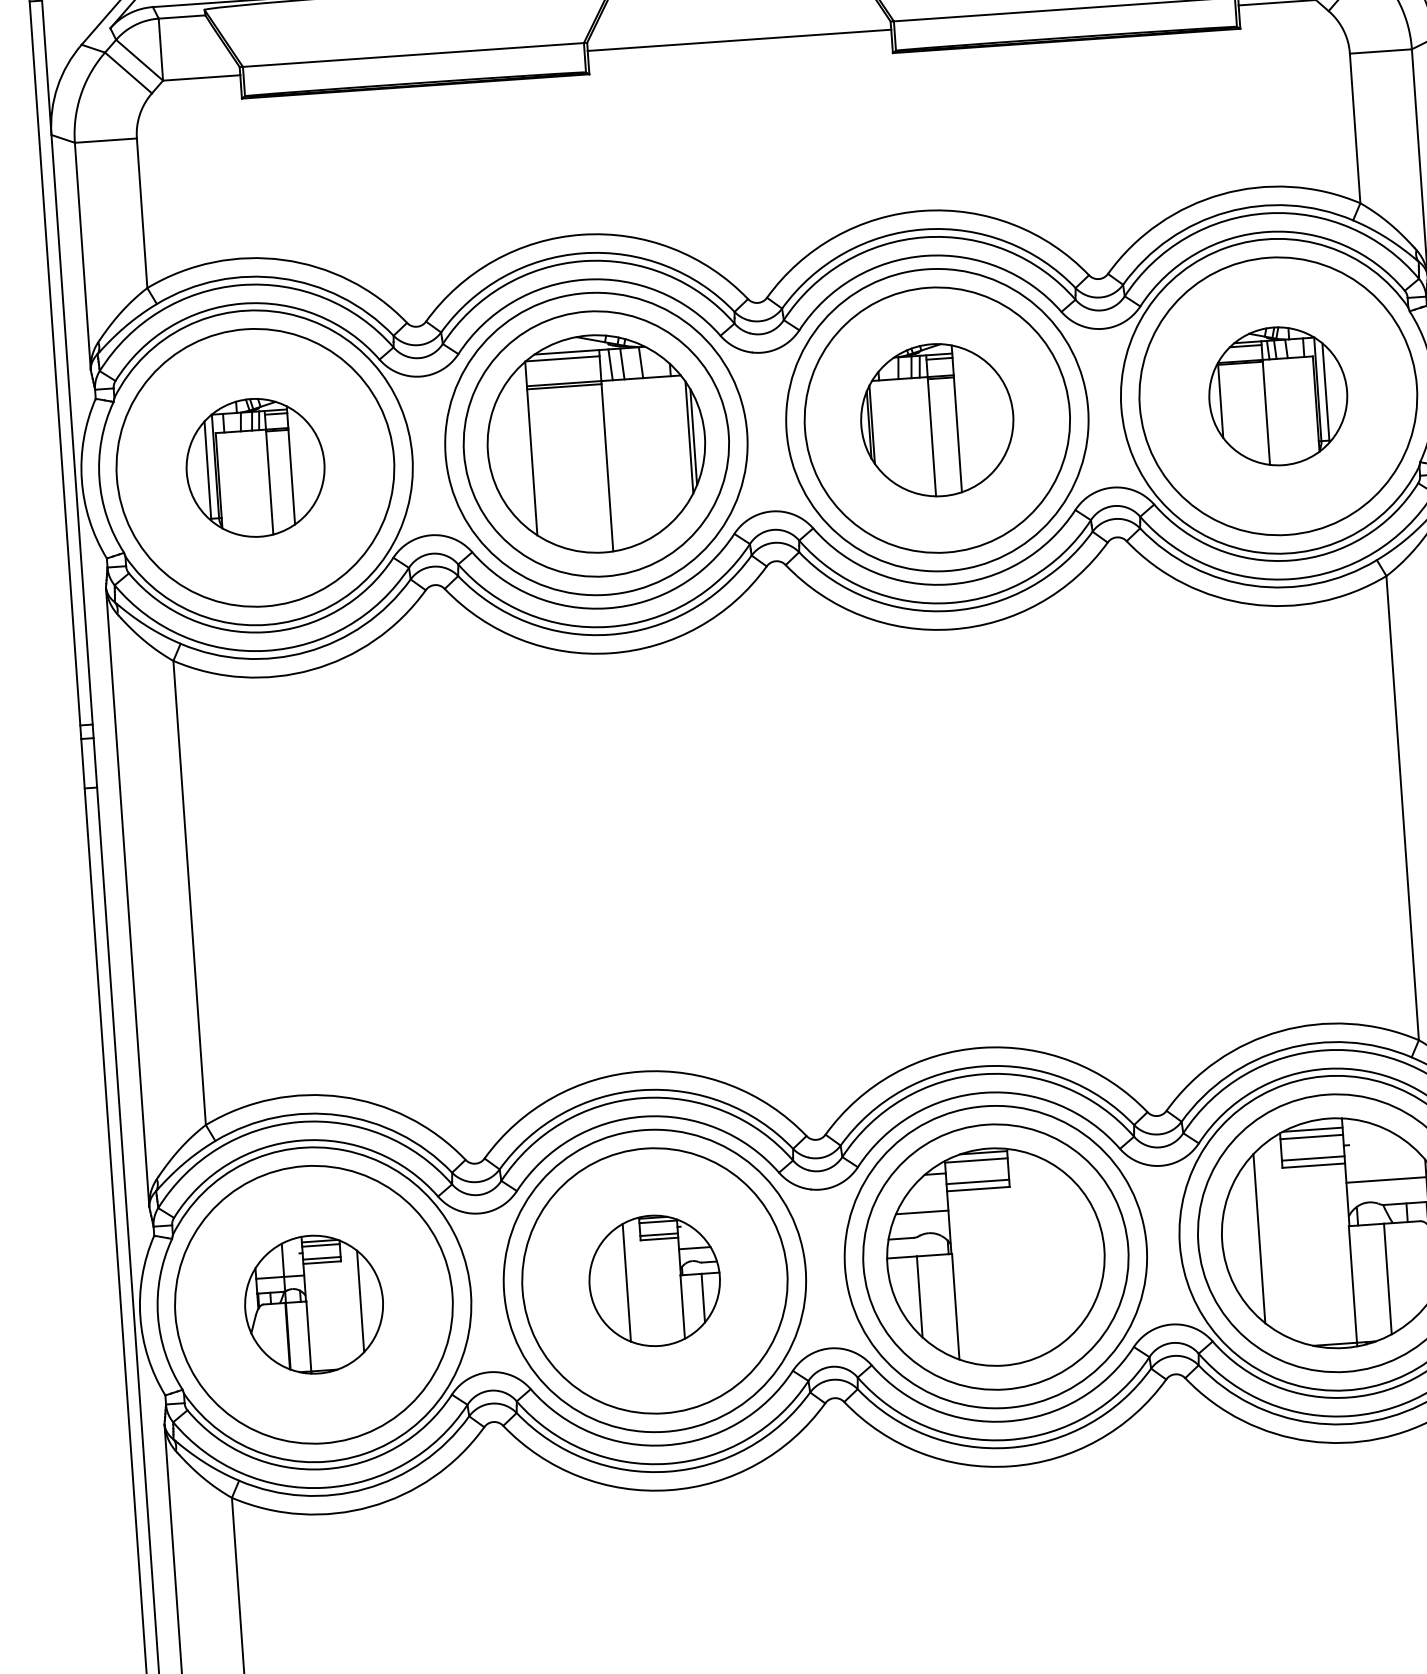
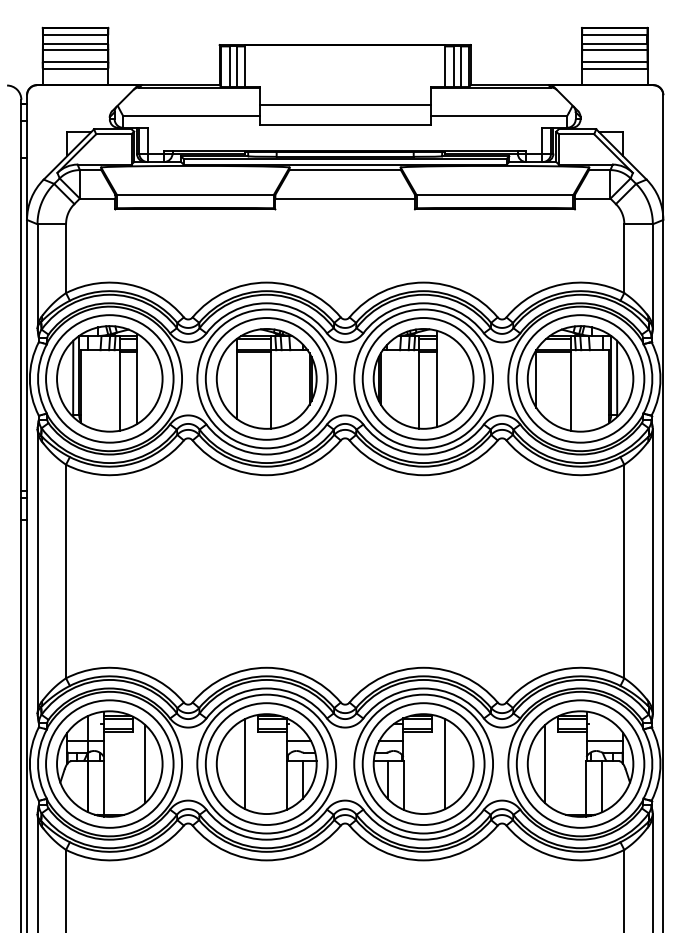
part: (1278, 395) -> (580, 378), size x1.67
part: (936, 419) -> (423, 378), size x1.43
part: (254, 466) -> (109, 378), size x1.67
line: (1043, 1252) -> (445, 763), added
part: (654, 1279) -> (266, 763), size x1.67
part: (313, 1303) -> (109, 763), size x1.67

